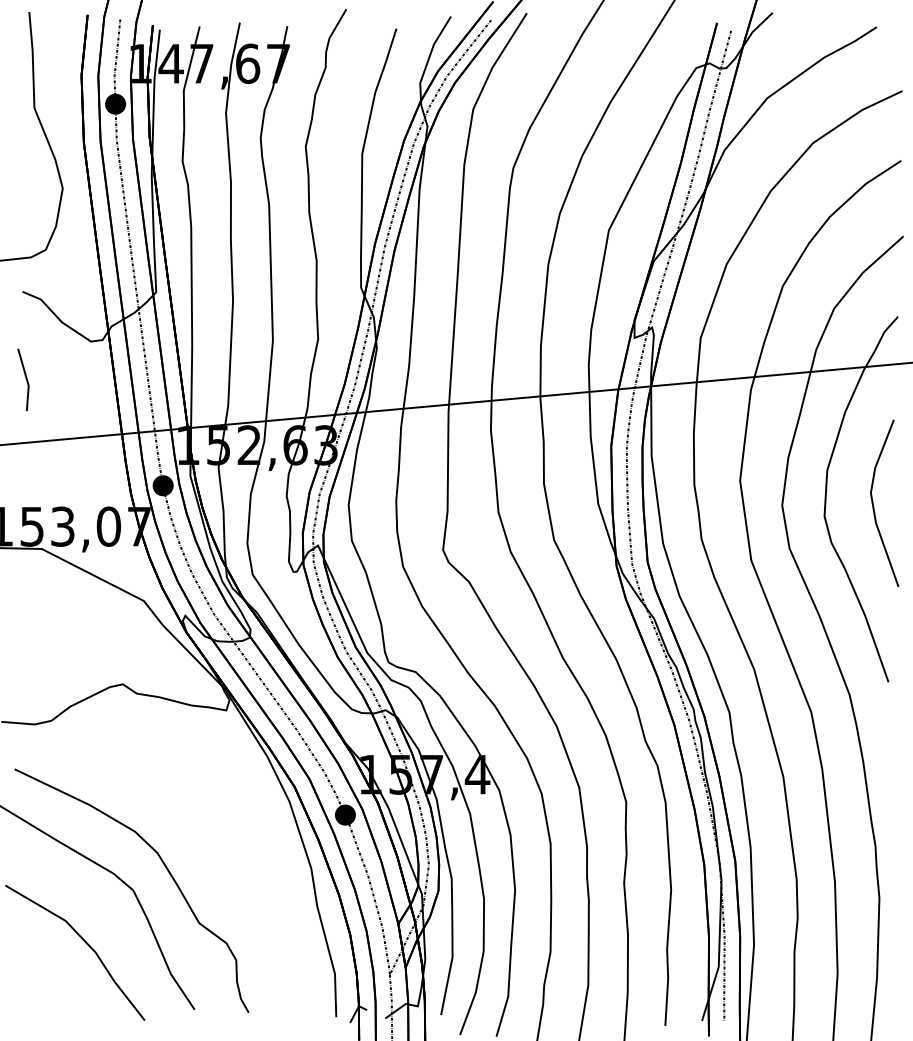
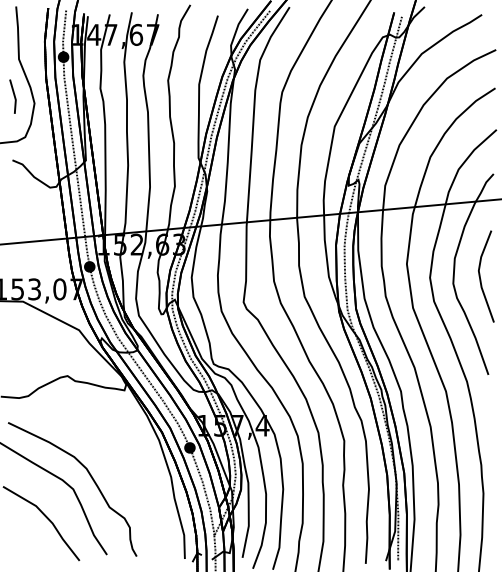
part: (22, 379) -> (12, 96), moved

